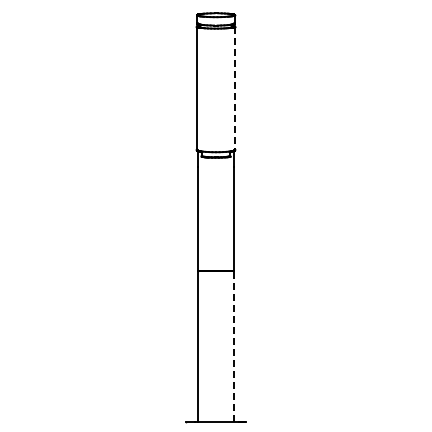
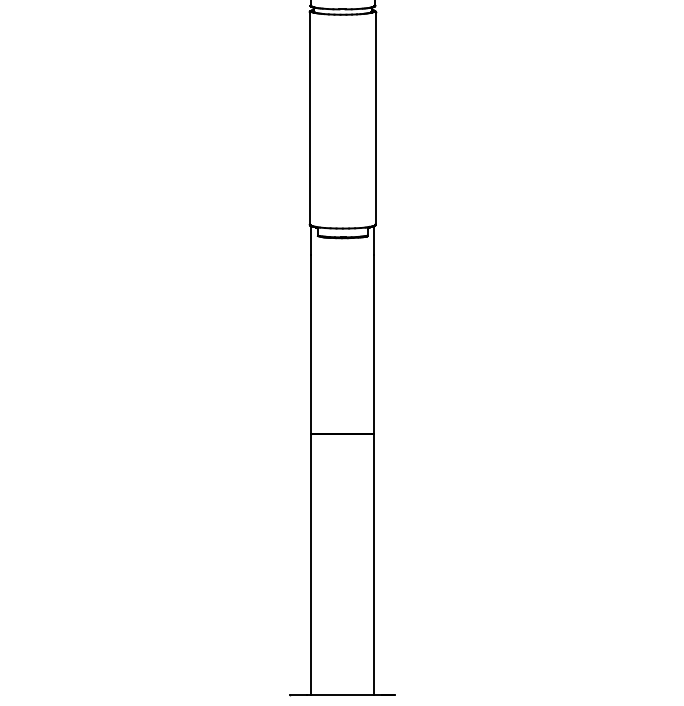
line: (234, 89) -> (374, 120), dashed -> solid
line: (234, 345) -> (374, 563), dashed -> solid

